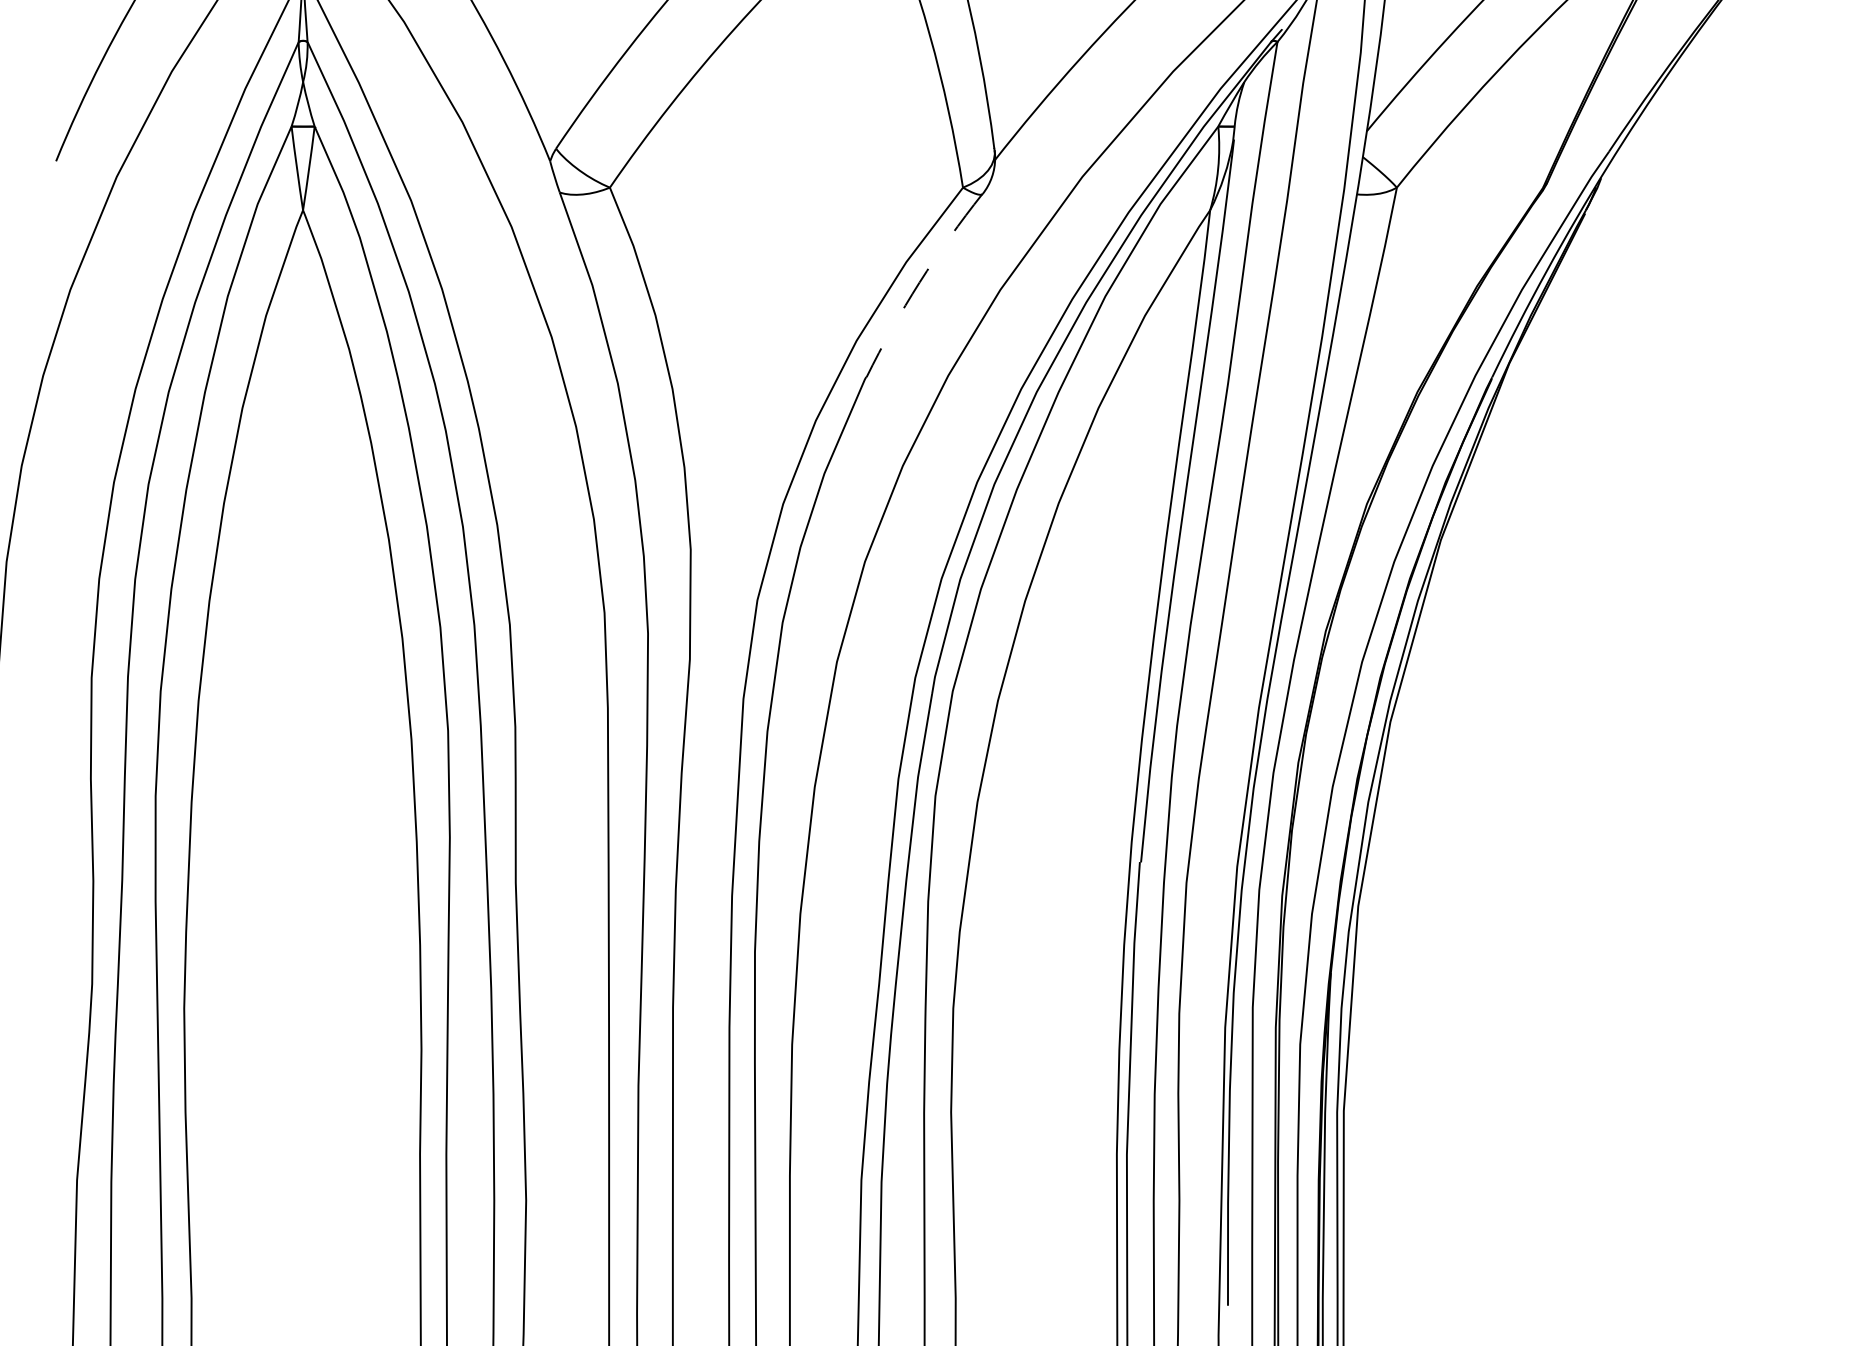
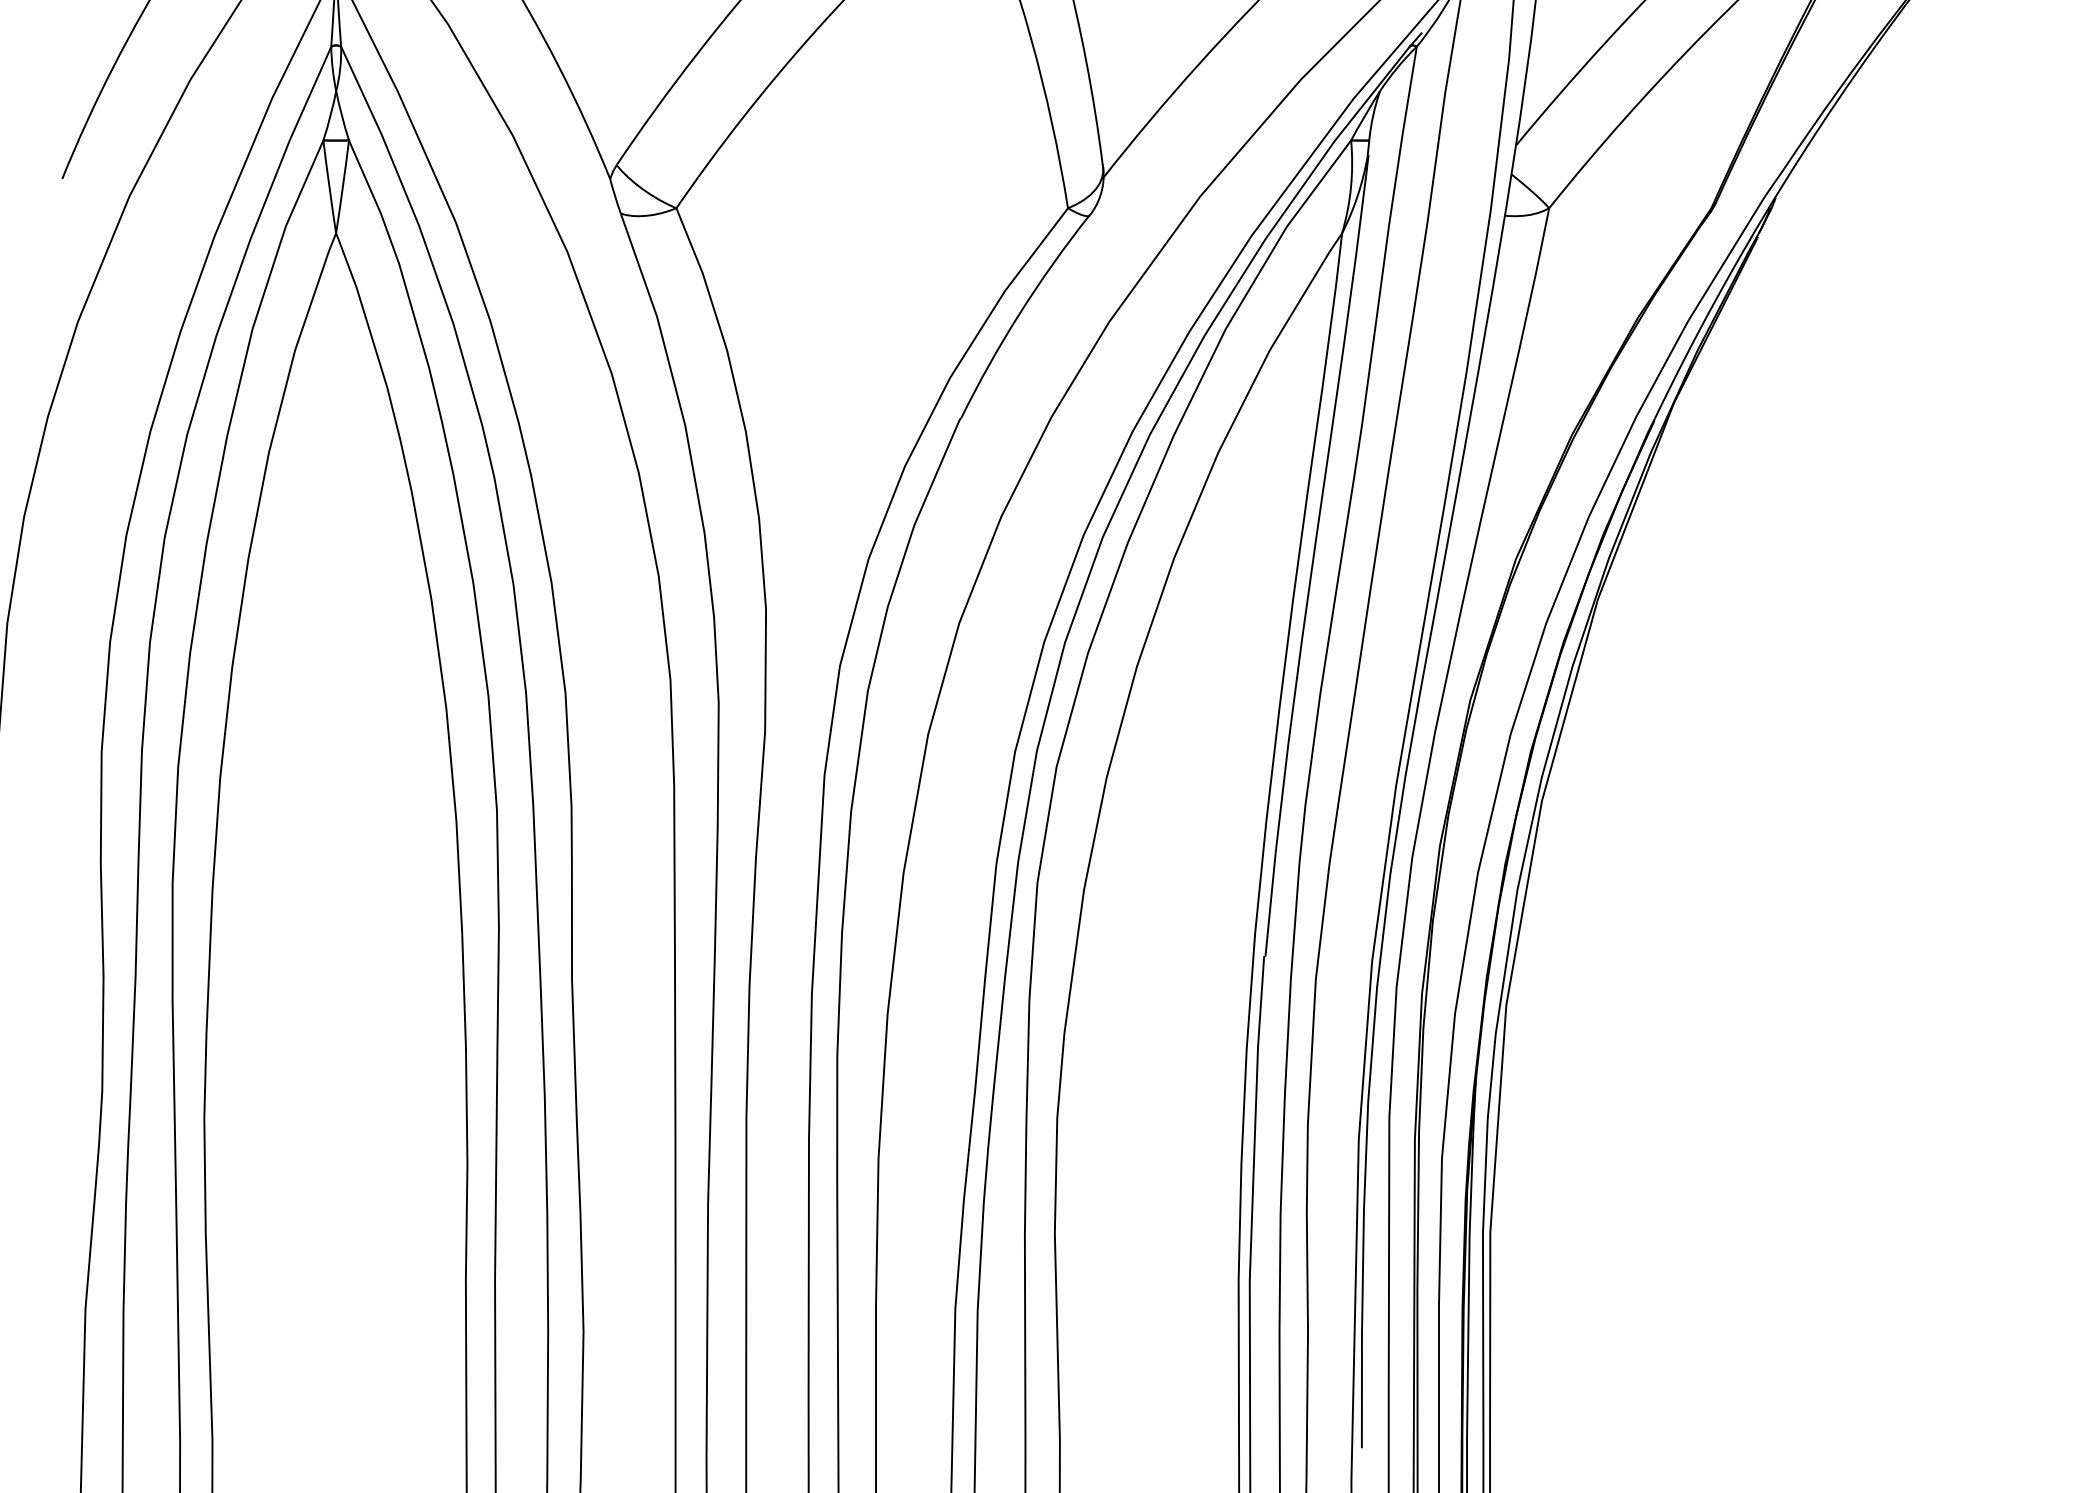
arc: (919, 282) -> (1019, 313), dashed -> solid

